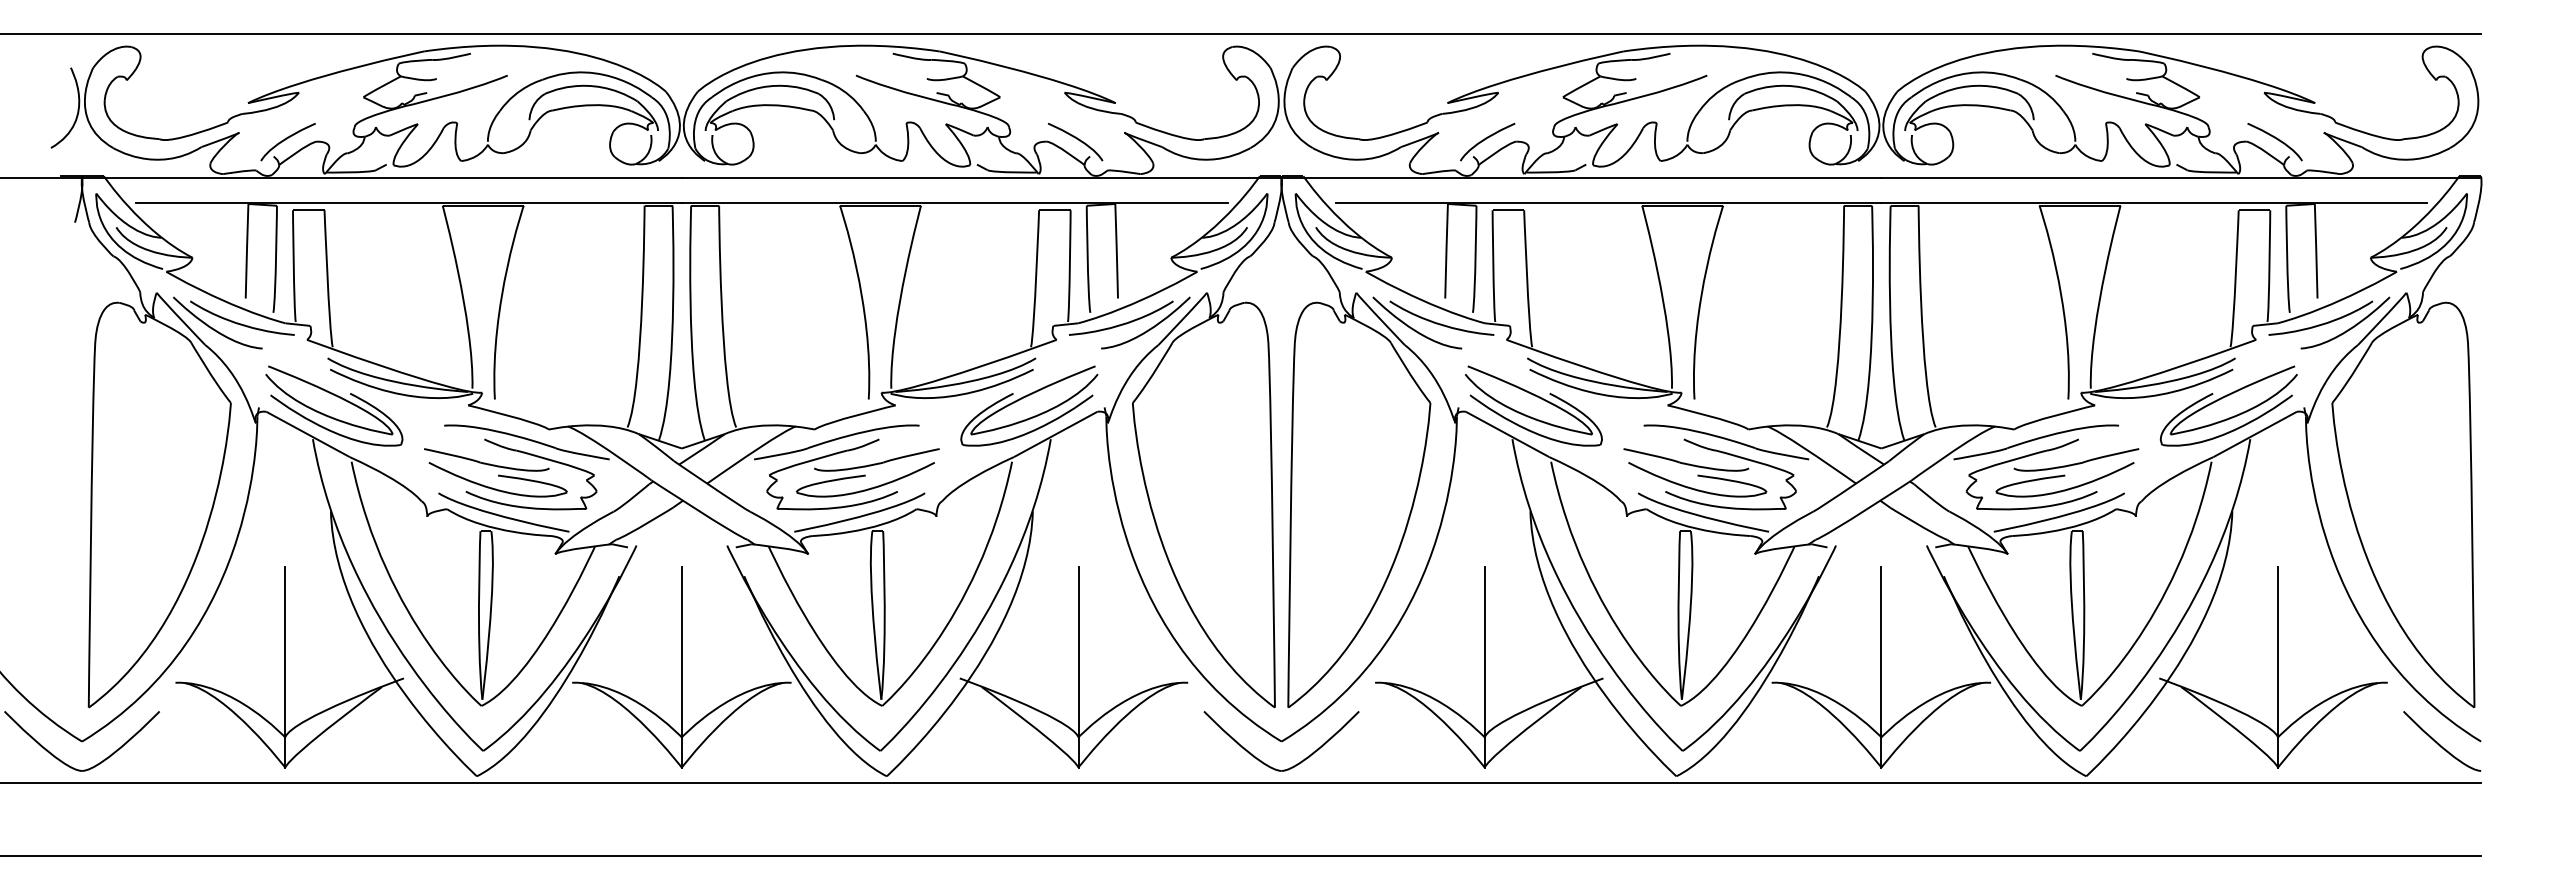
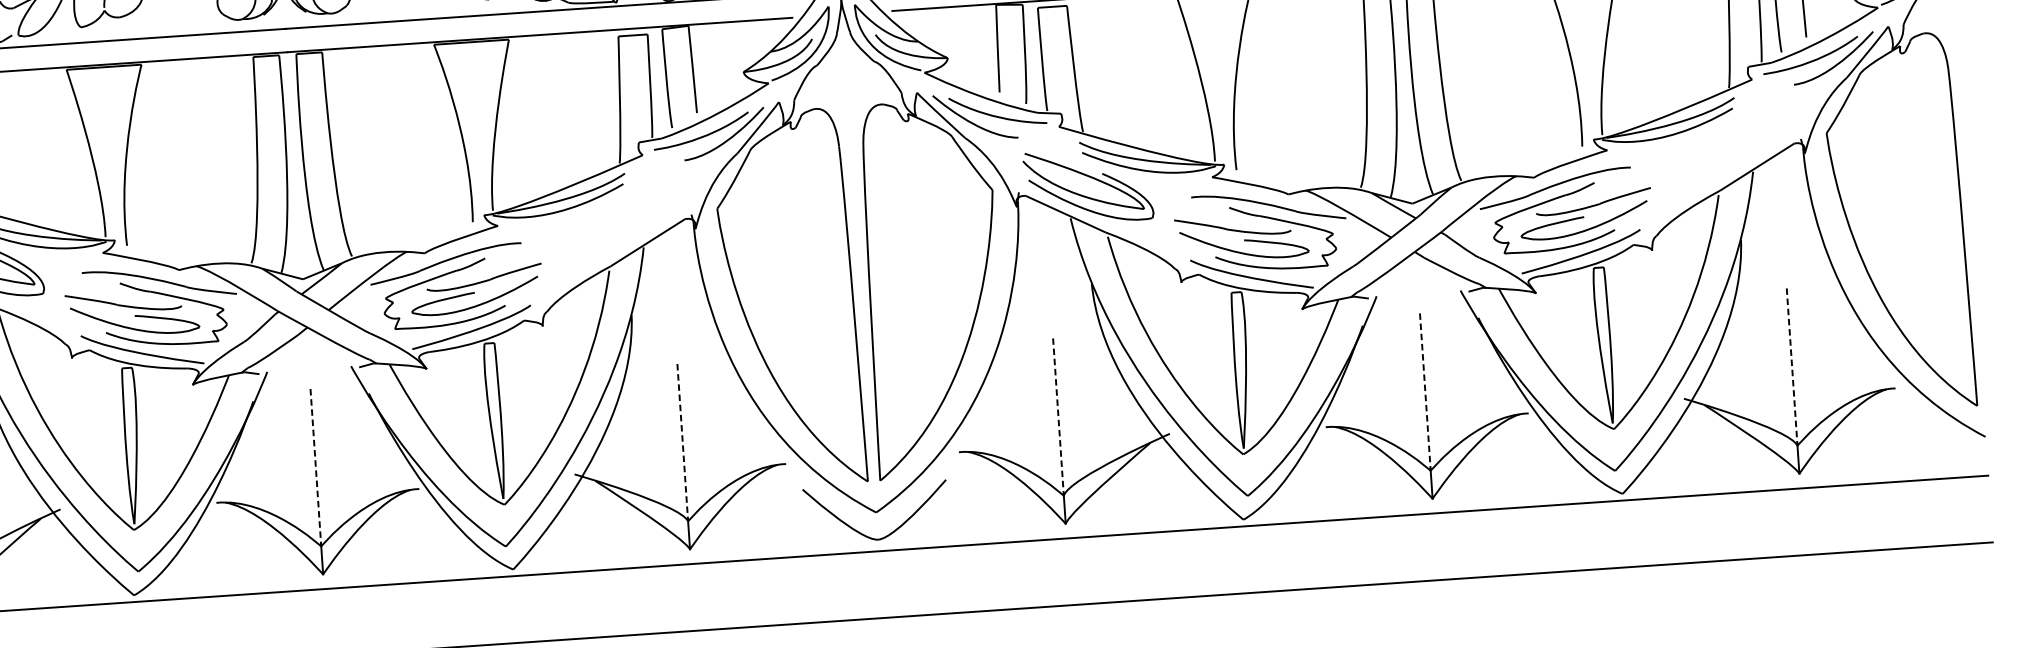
part: (1026, 397) -> (618, 210), removed
part: (2225, 397) -> (1727, 134), removed
line: (681, 651) -> (315, 467), solid -> dashed
line: (1078, 651) -> (682, 442), solid -> dashed
line: (1484, 651) -> (1058, 416), solid -> dashed
line: (1881, 651) -> (1425, 391), solid -> dashed
line: (2278, 651) -> (1792, 366), solid -> dashed
curve: (2439, 743) -> (1947, 441), removed

